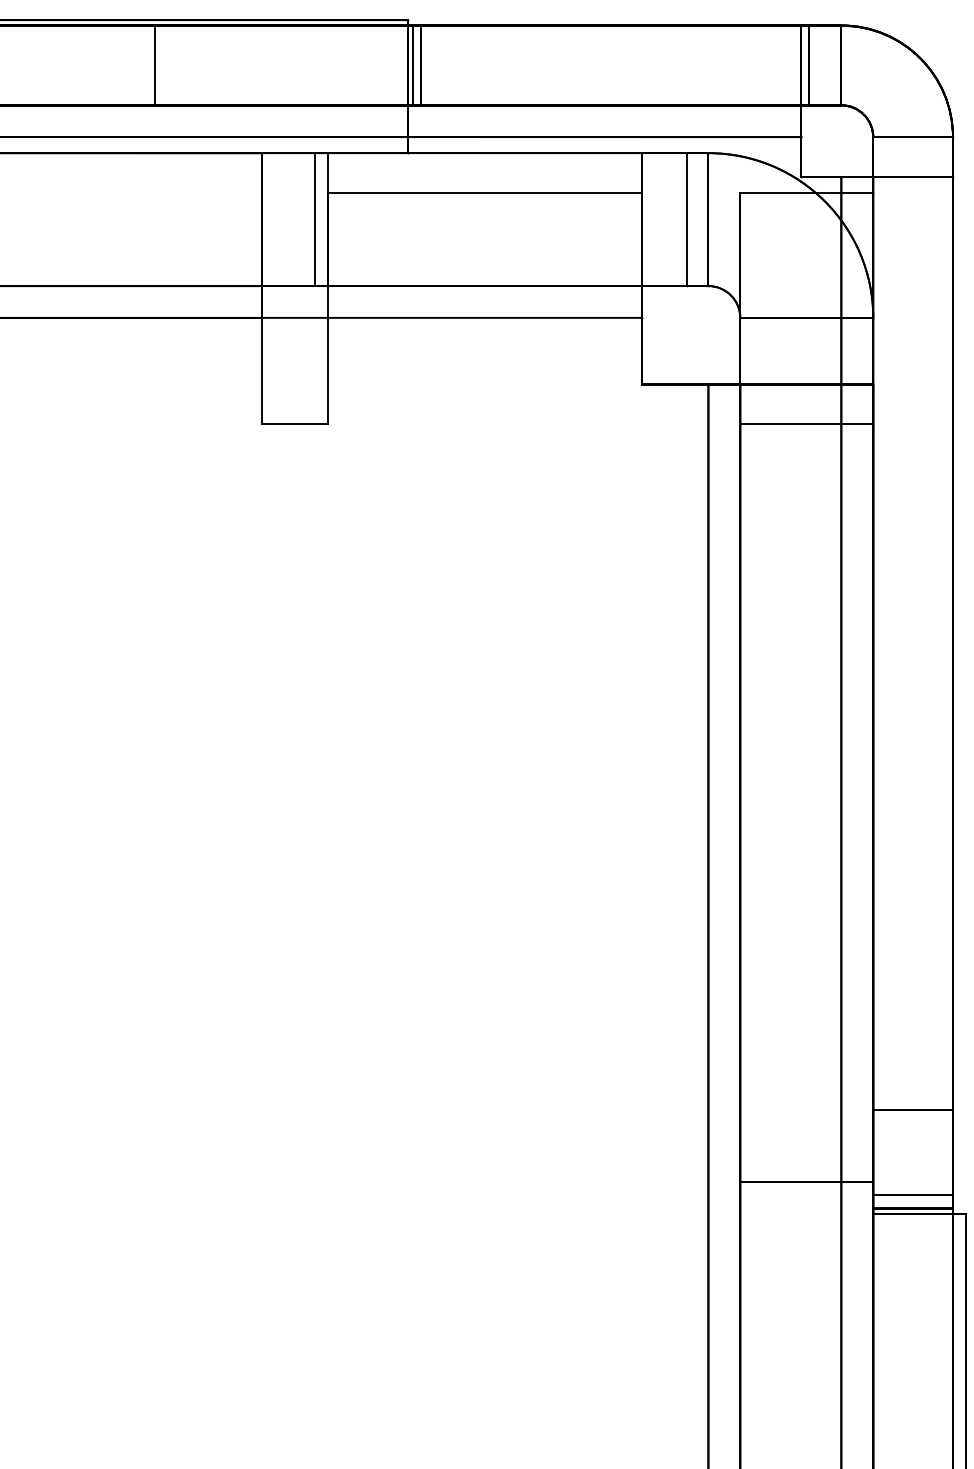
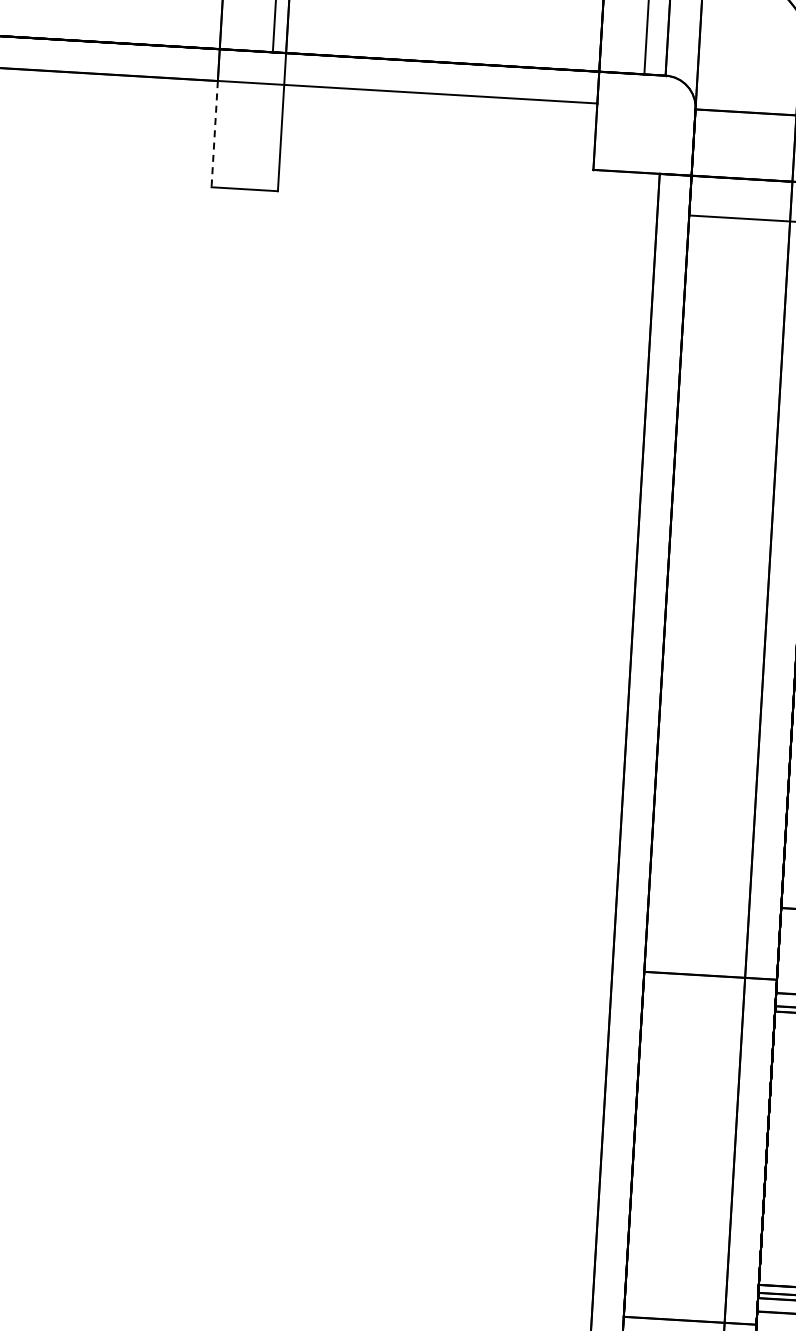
line: (261, 371) -> (214, 134), solid -> dashed

